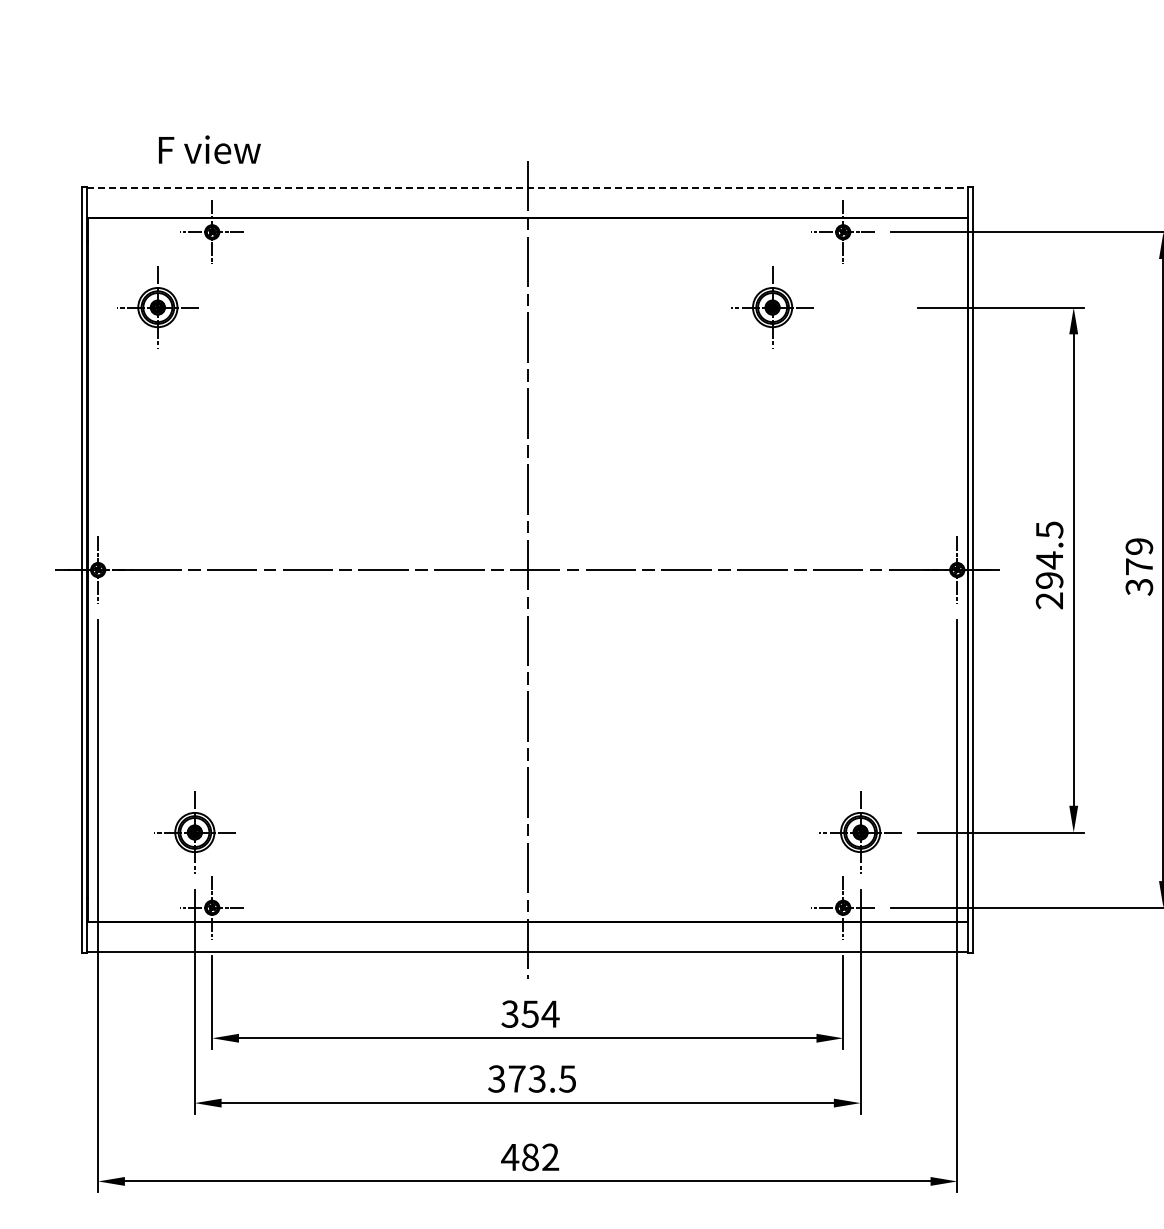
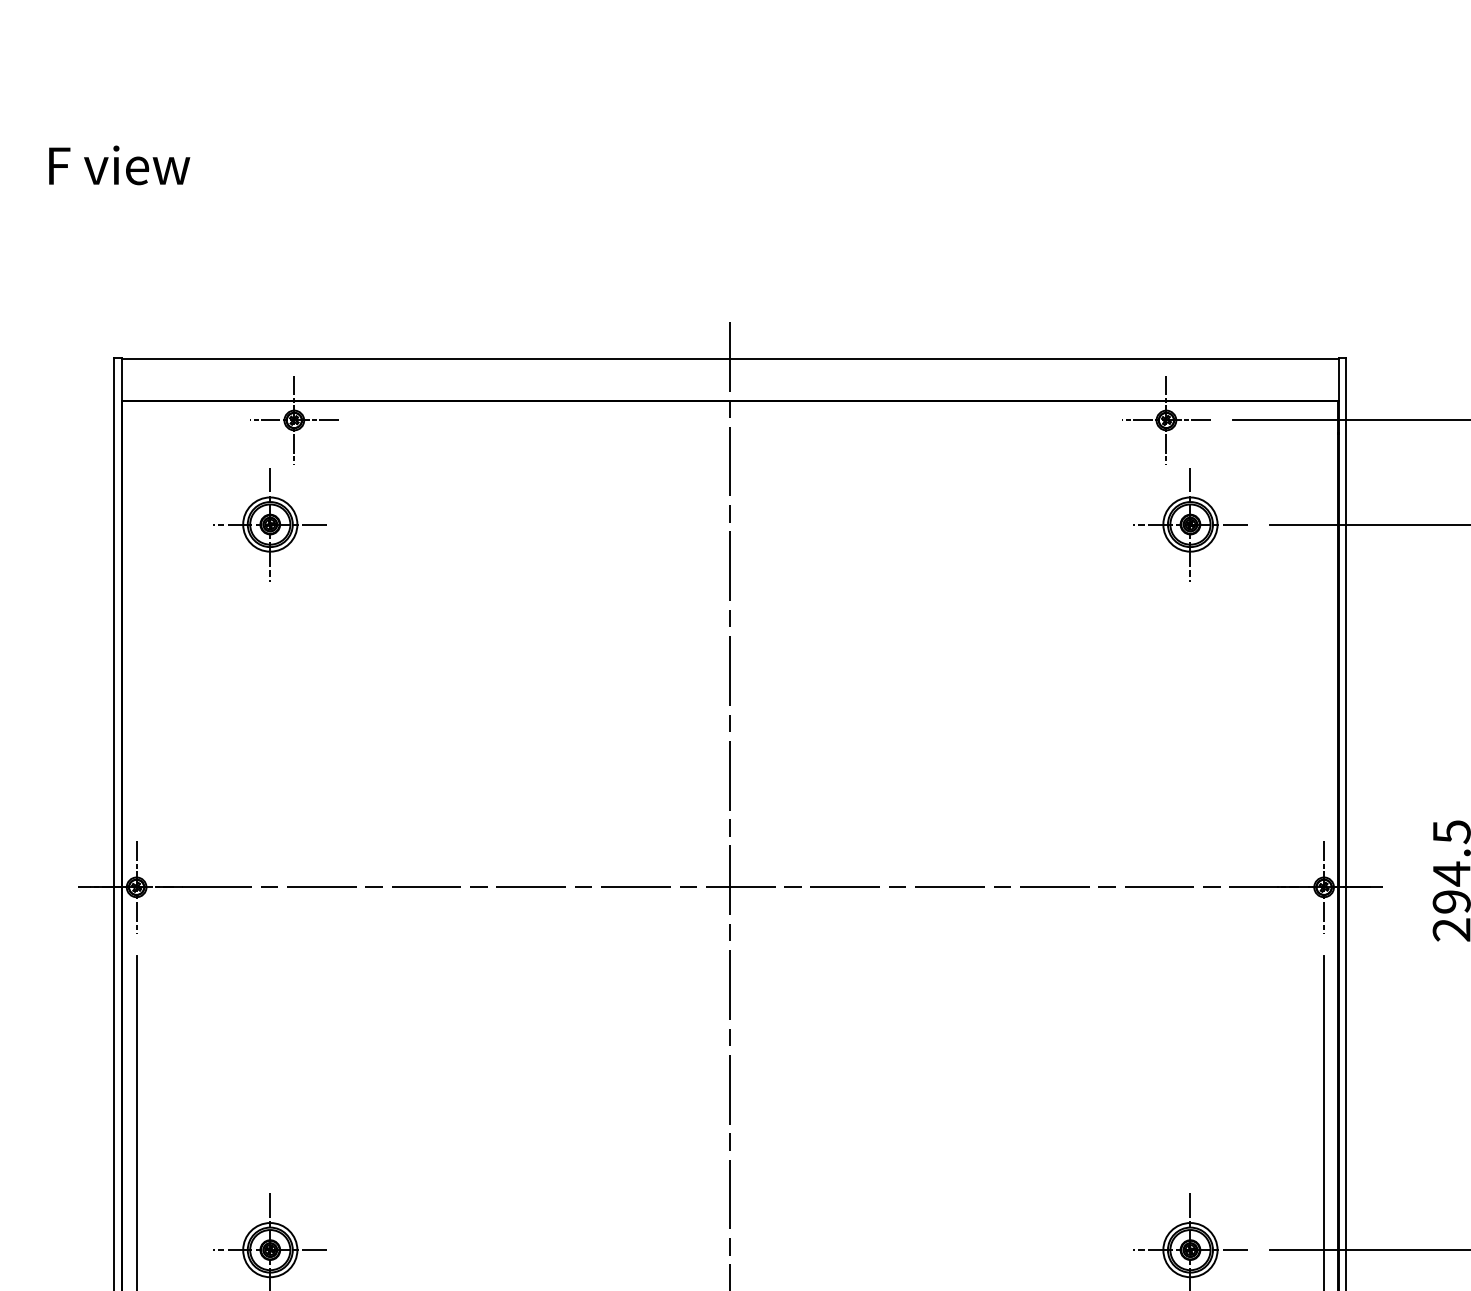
text: (209, 149) -> (119, 165), moved
line: (528, 187) -> (731, 358), dashed -> solid
part: (157, 307) -> (269, 524), moved
part: (772, 307) -> (1190, 524), moved

